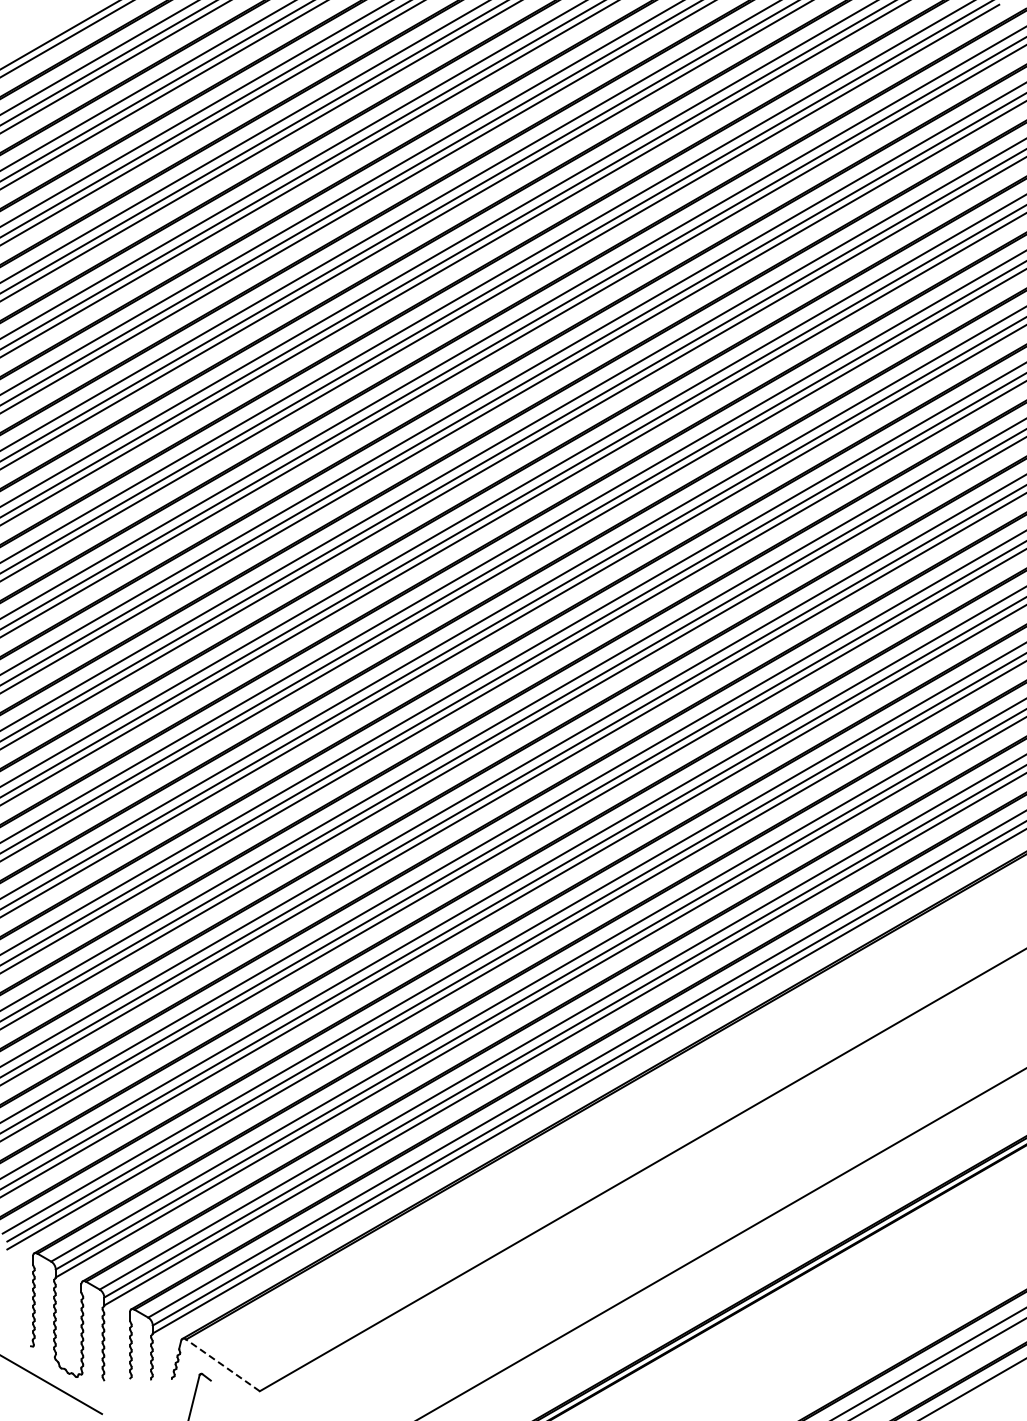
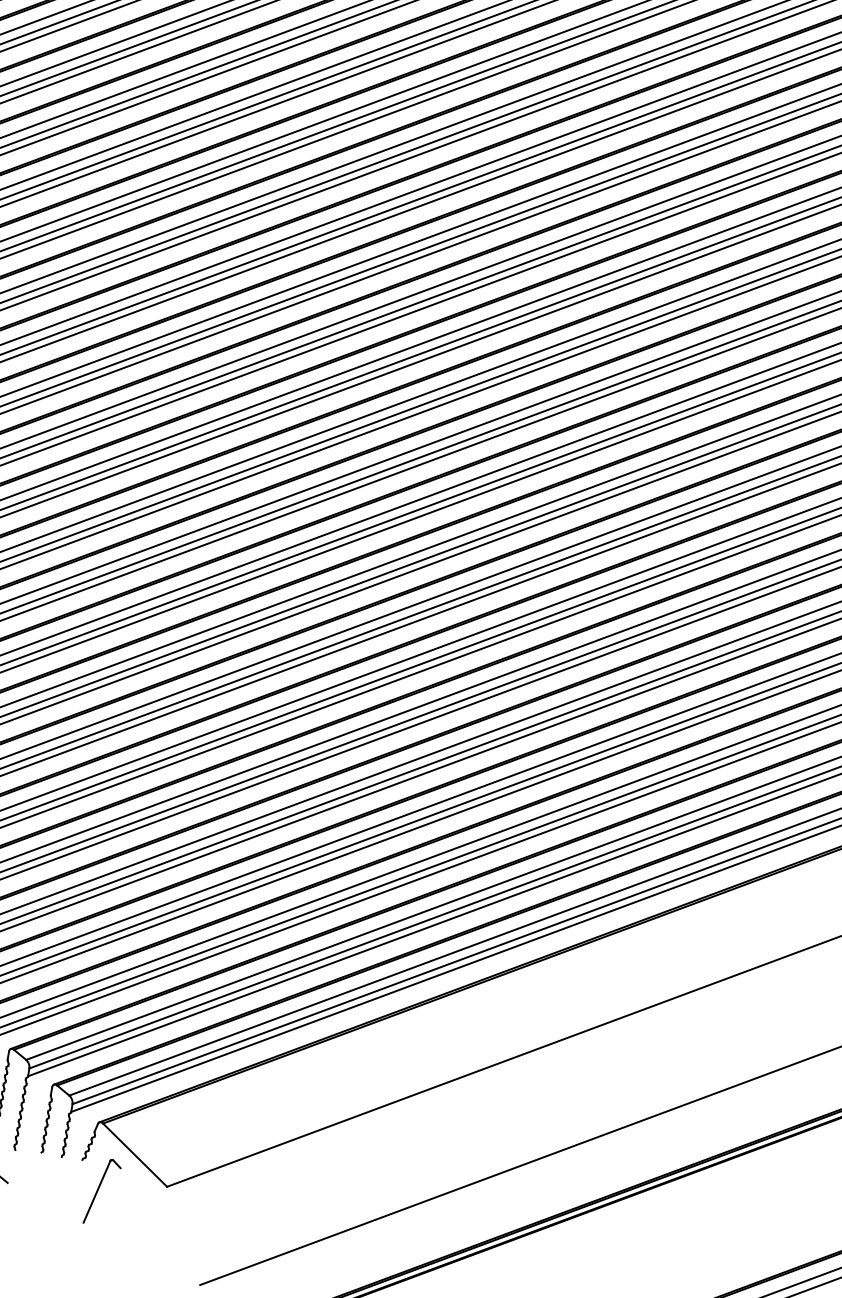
line: (223, 1365) -> (135, 1155), dashed -> solid

